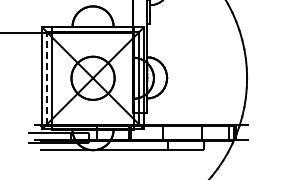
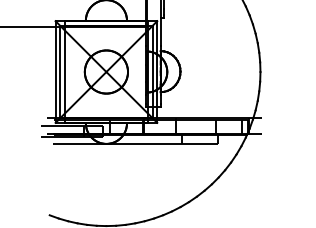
line: (47, 77) -> (60, 71), dashed -> solid

